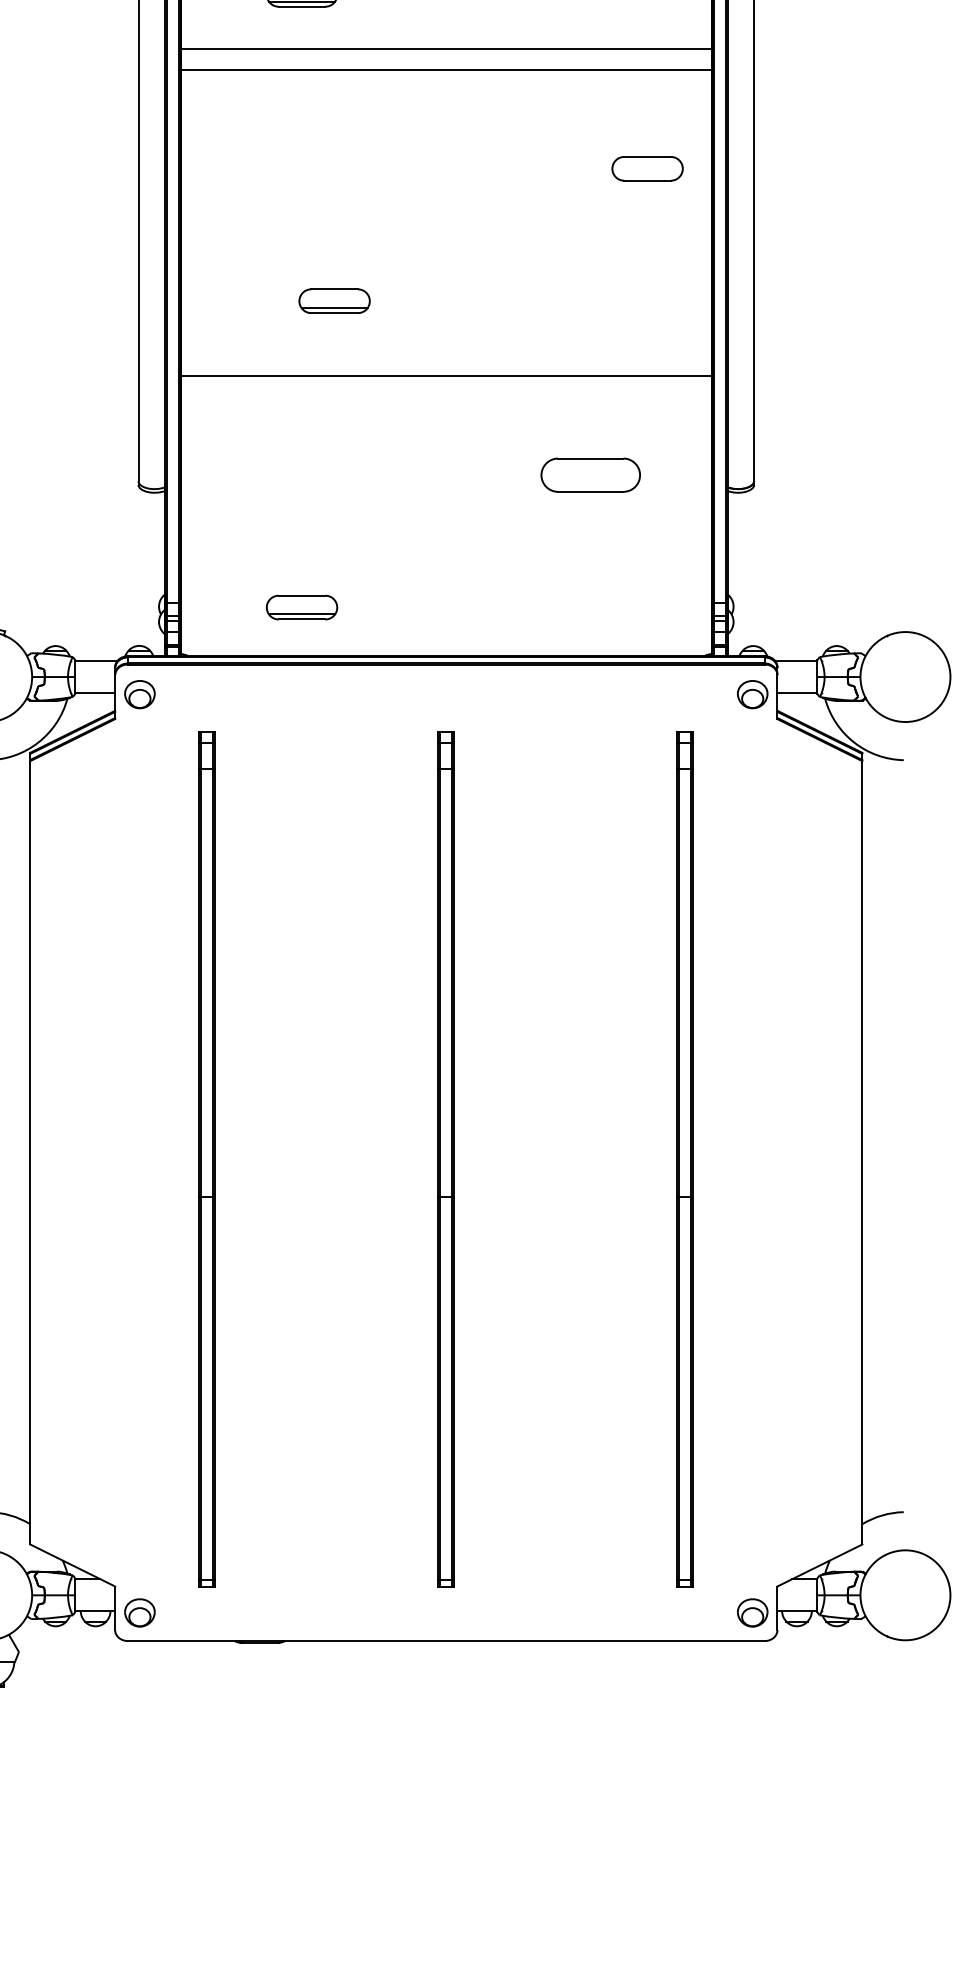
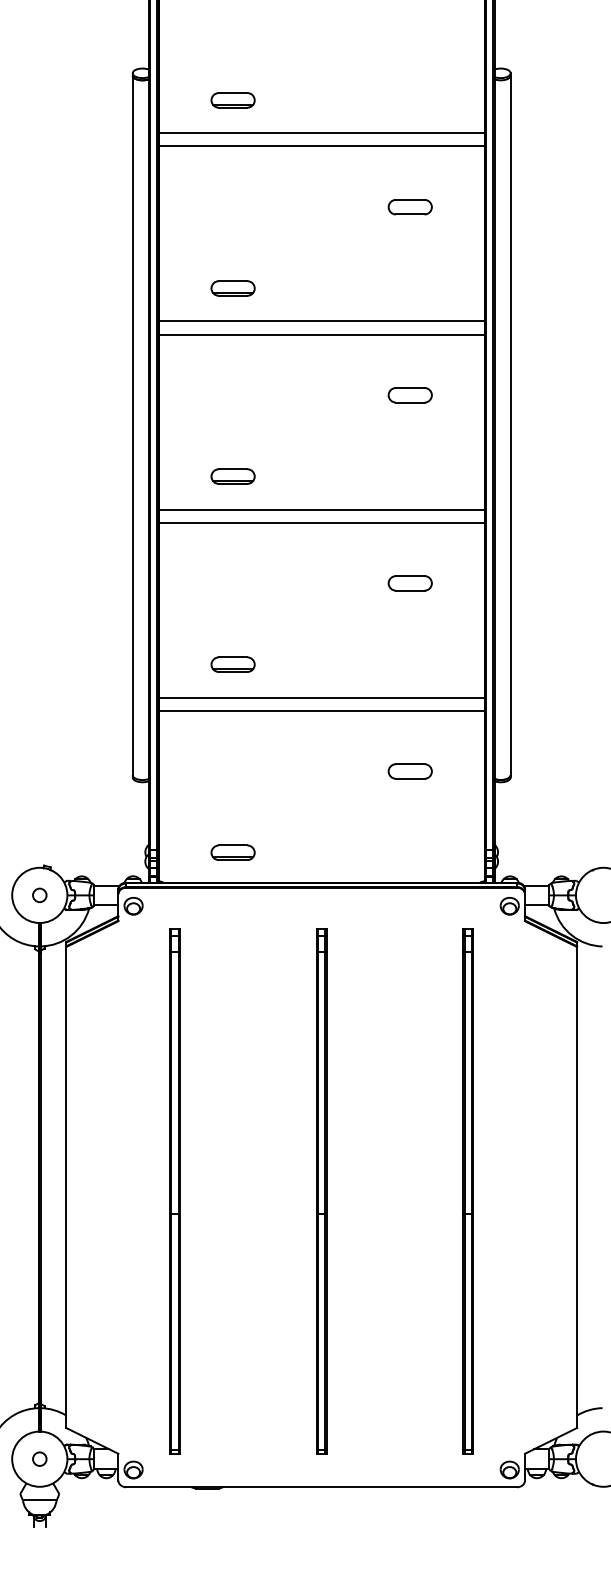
part: (646, 168) -> (409, 583), moved
part: (333, 300) -> (232, 664), moved
line: (445, 354) -> (321, 697), added
part: (589, 475) -> (409, 771), size x0.71

